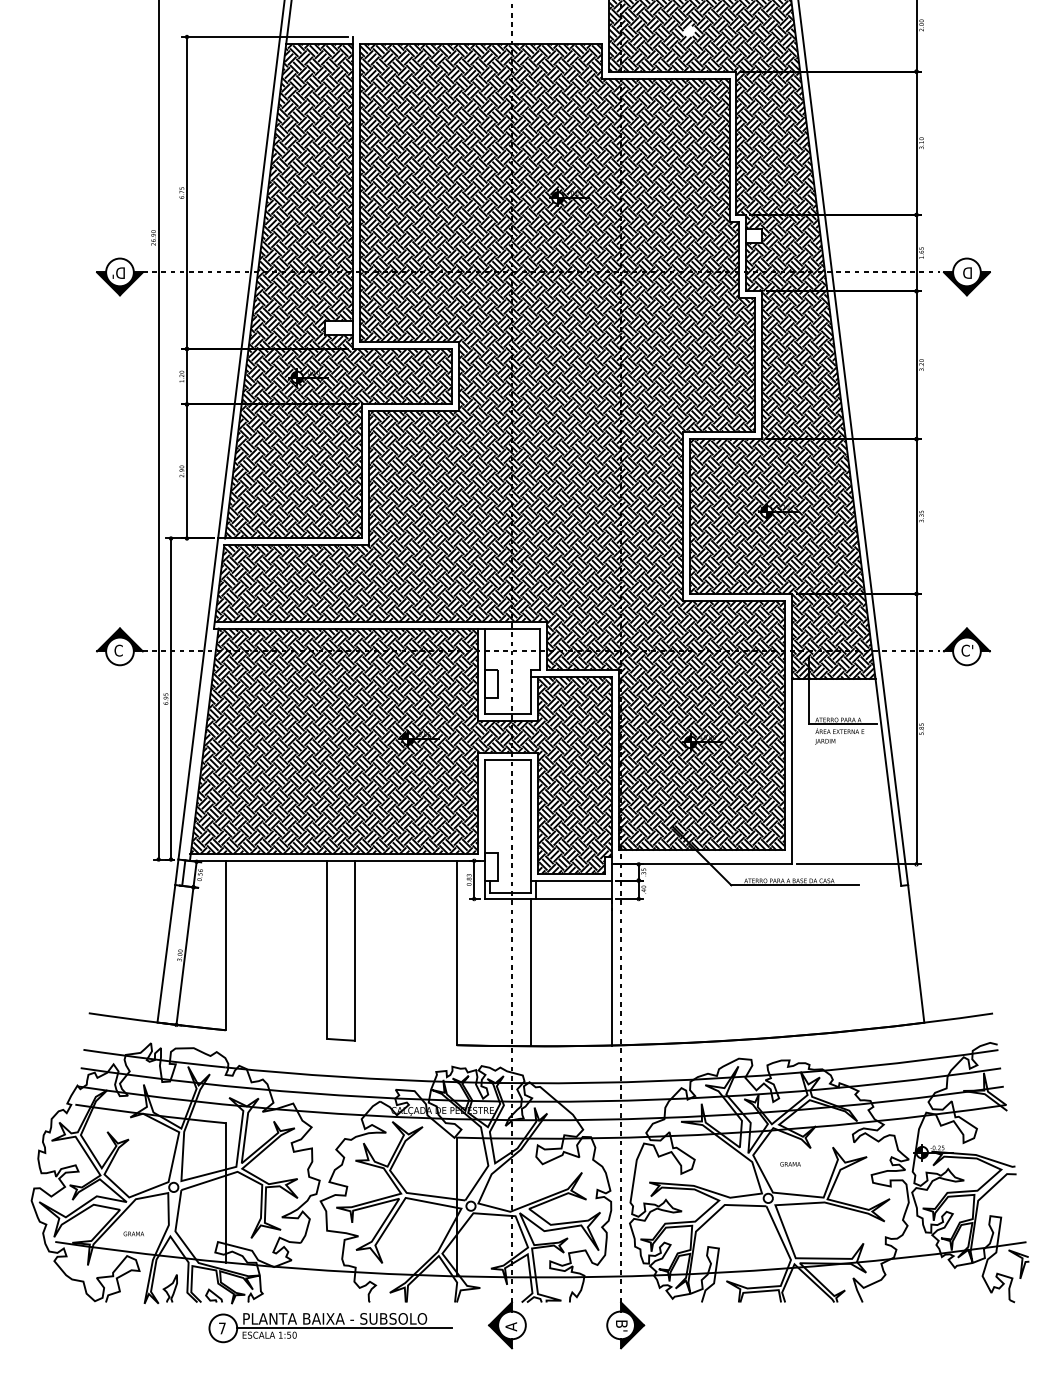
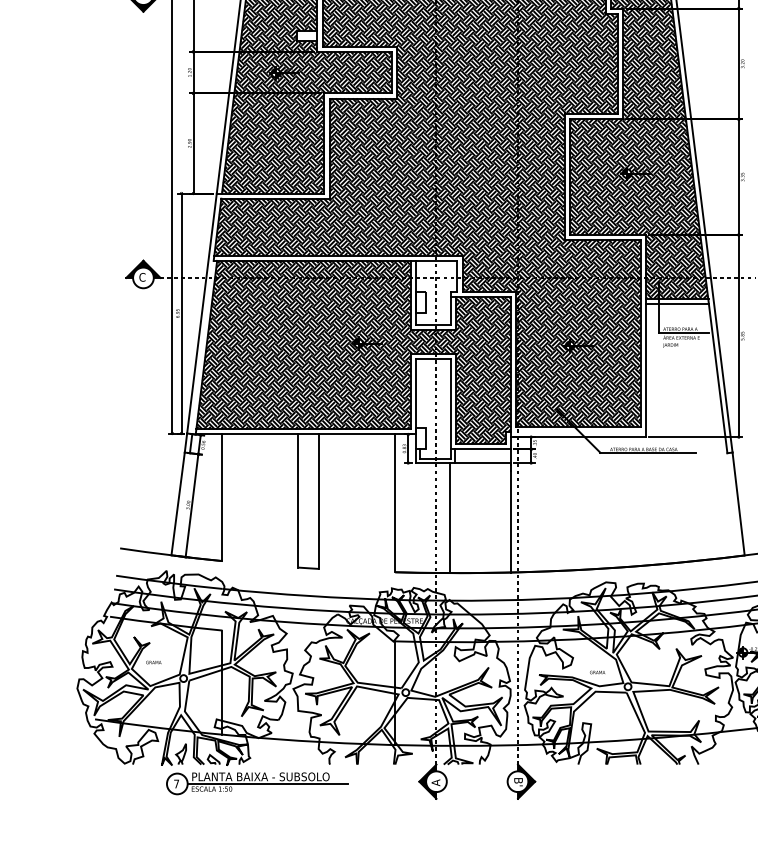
line: (833, 686) -> (676, 304), added
text: (790, 1164) -> (597, 672), moved
text: (133, 1233) -> (153, 662), moved
part: (330, 1328) -> (257, 784), moved

